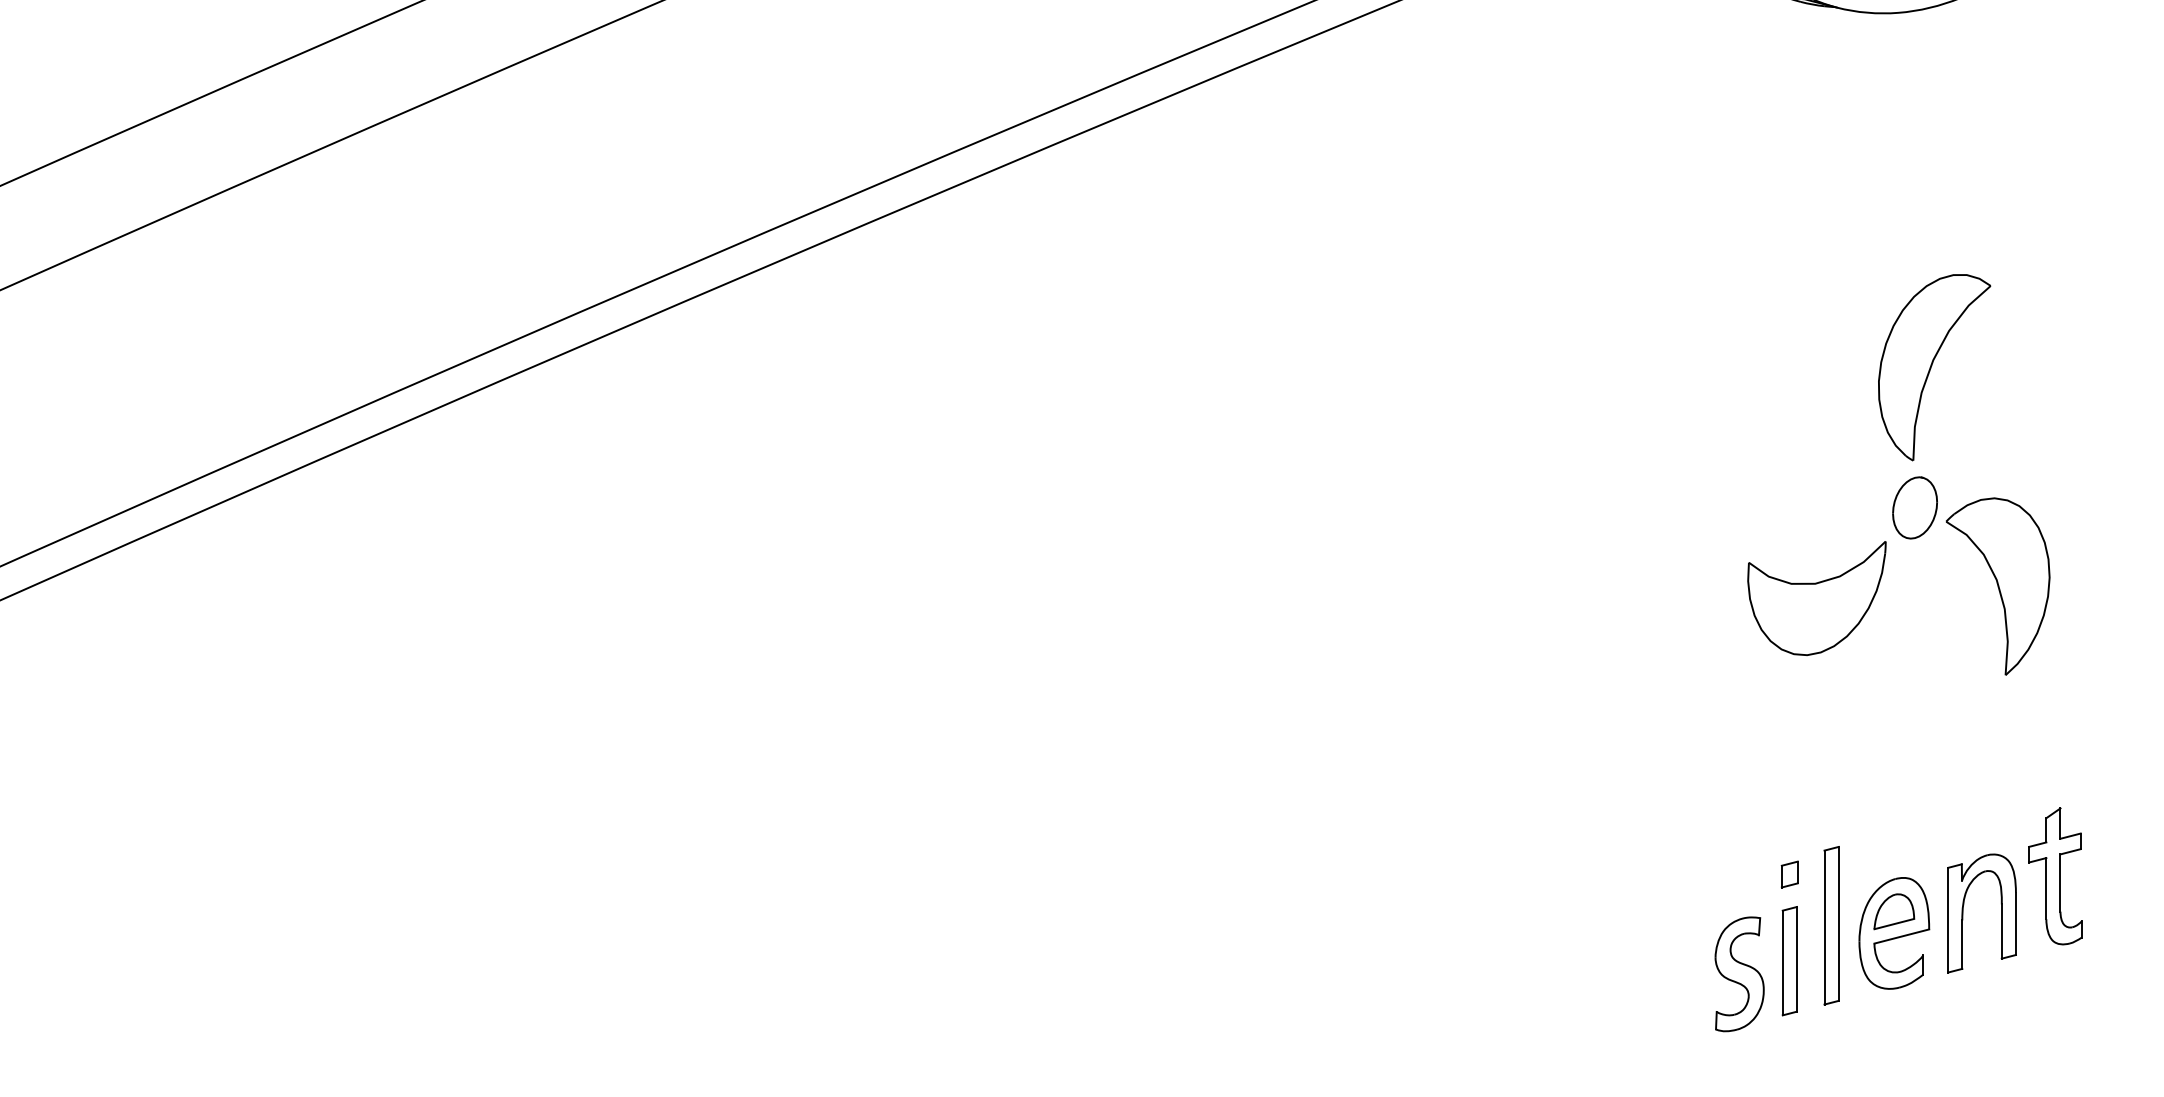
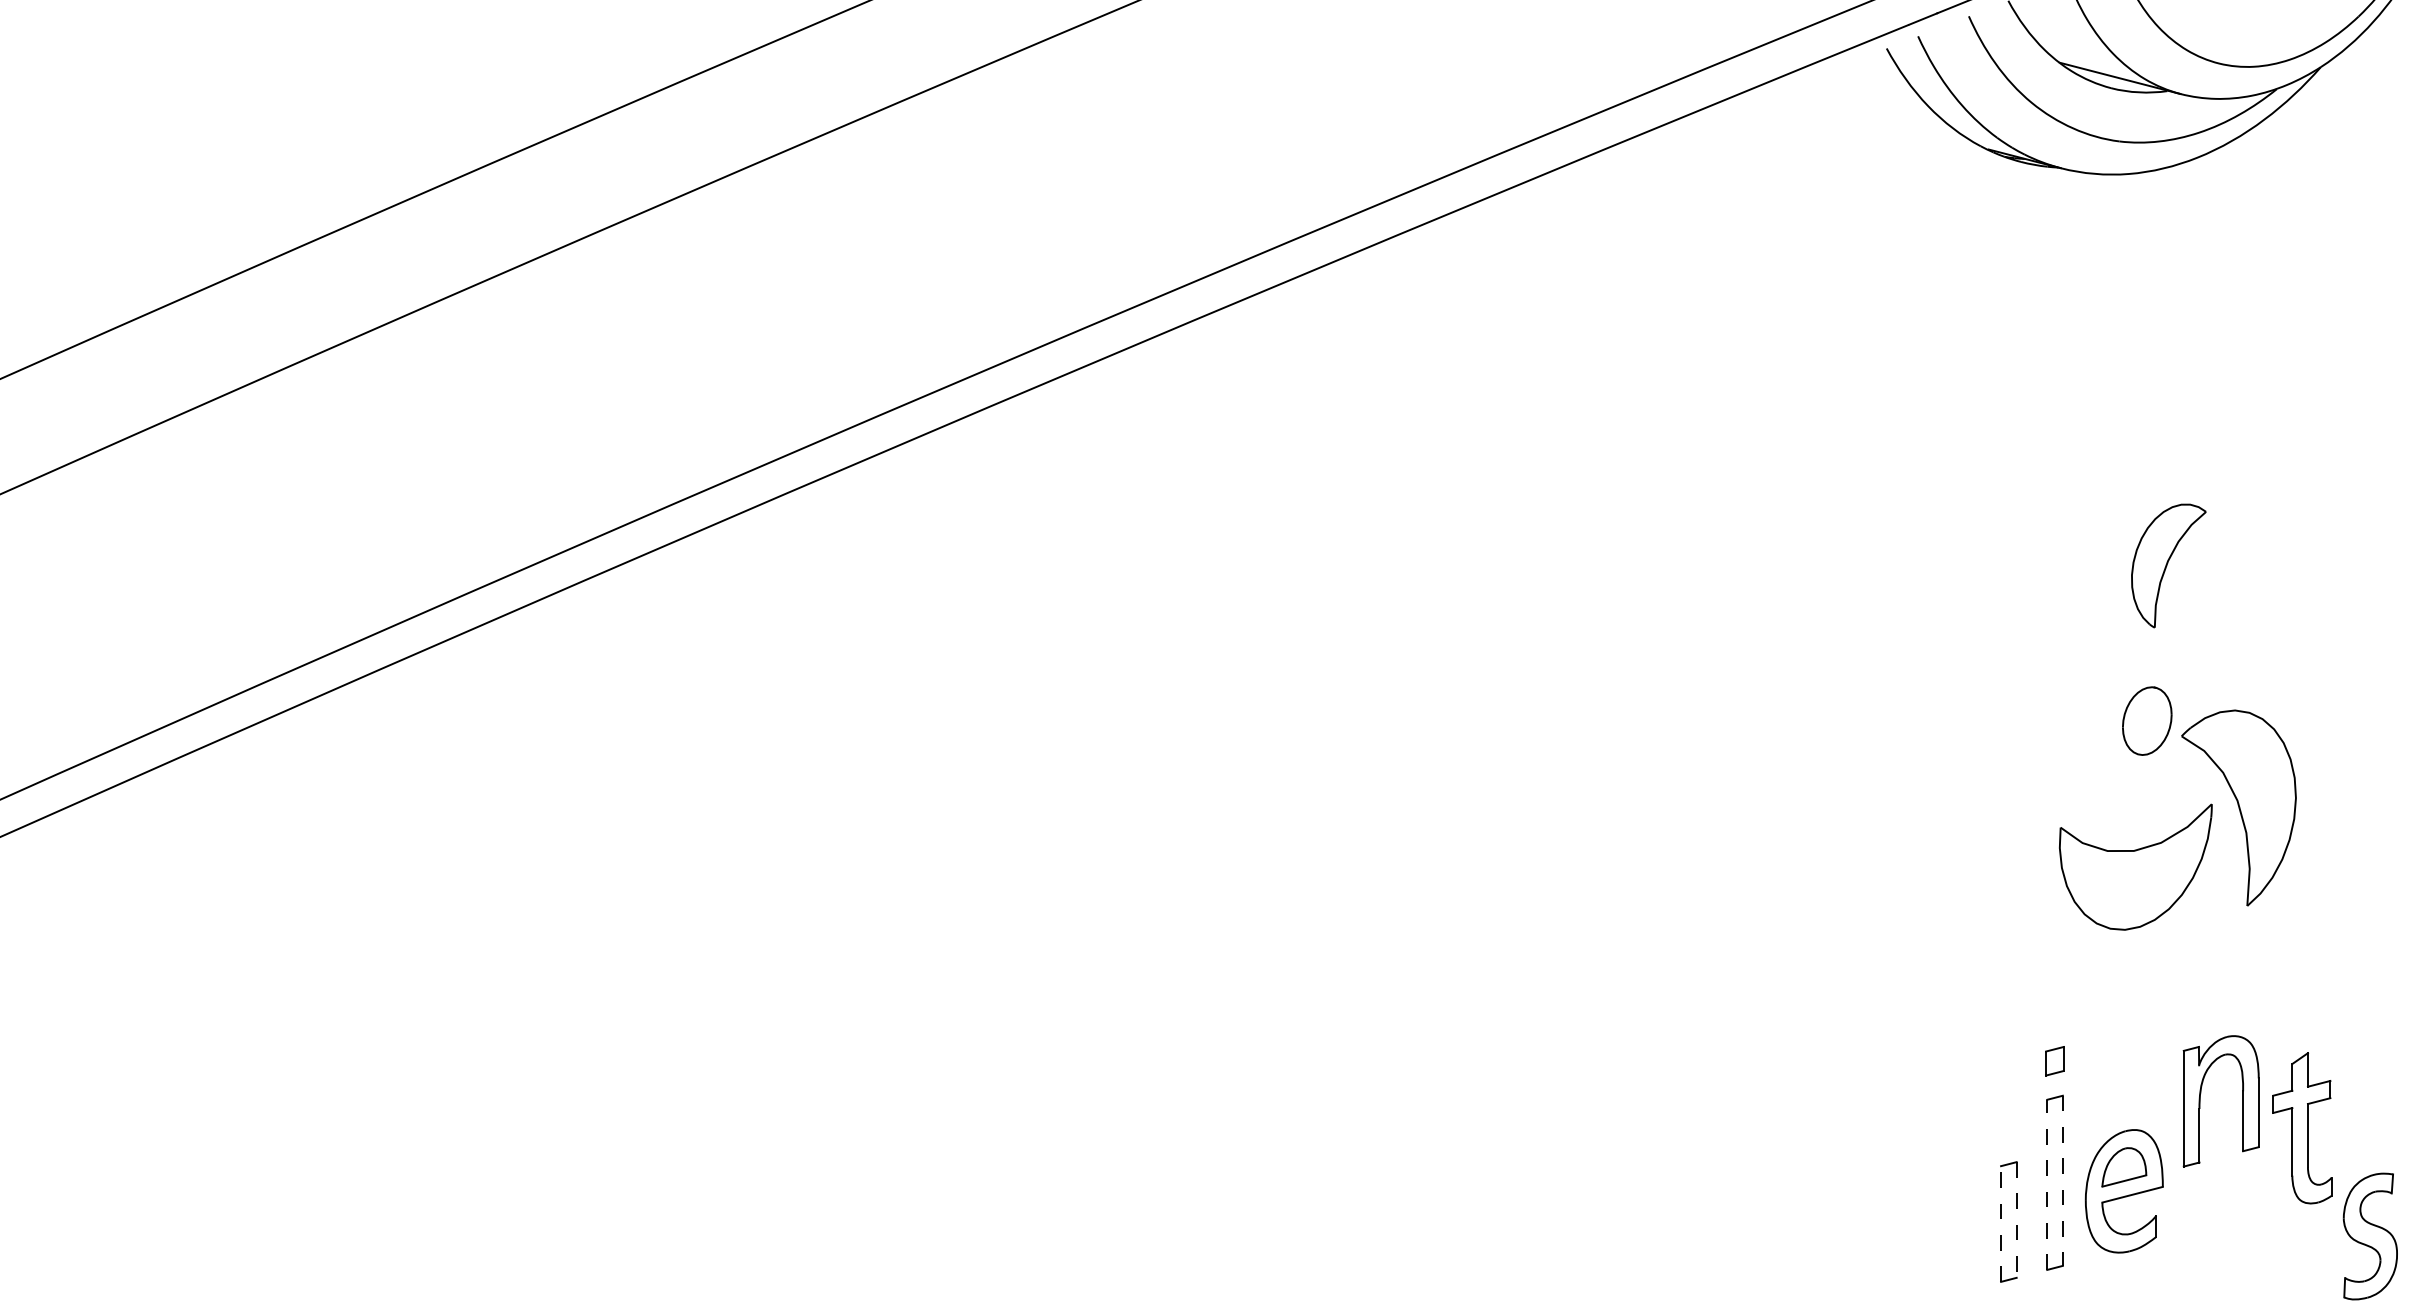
part: (1934, 367) -> (2168, 565), size x0.6
part: (1816, 597) -> (2135, 866), moved
part: (1789, 874) -> (2054, 1061), moved
part: (1963, 913) -> (2200, 1101), moved
line: (1838, 924) -> (2062, 1181), solid -> dashed
line: (1824, 927) -> (2047, 1184), solid -> dashed
line: (1796, 958) -> (2016, 1219), solid -> dashed
line: (1783, 963) -> (2001, 1224), solid -> dashed
part: (1738, 974) -> (2369, 1236), moved

